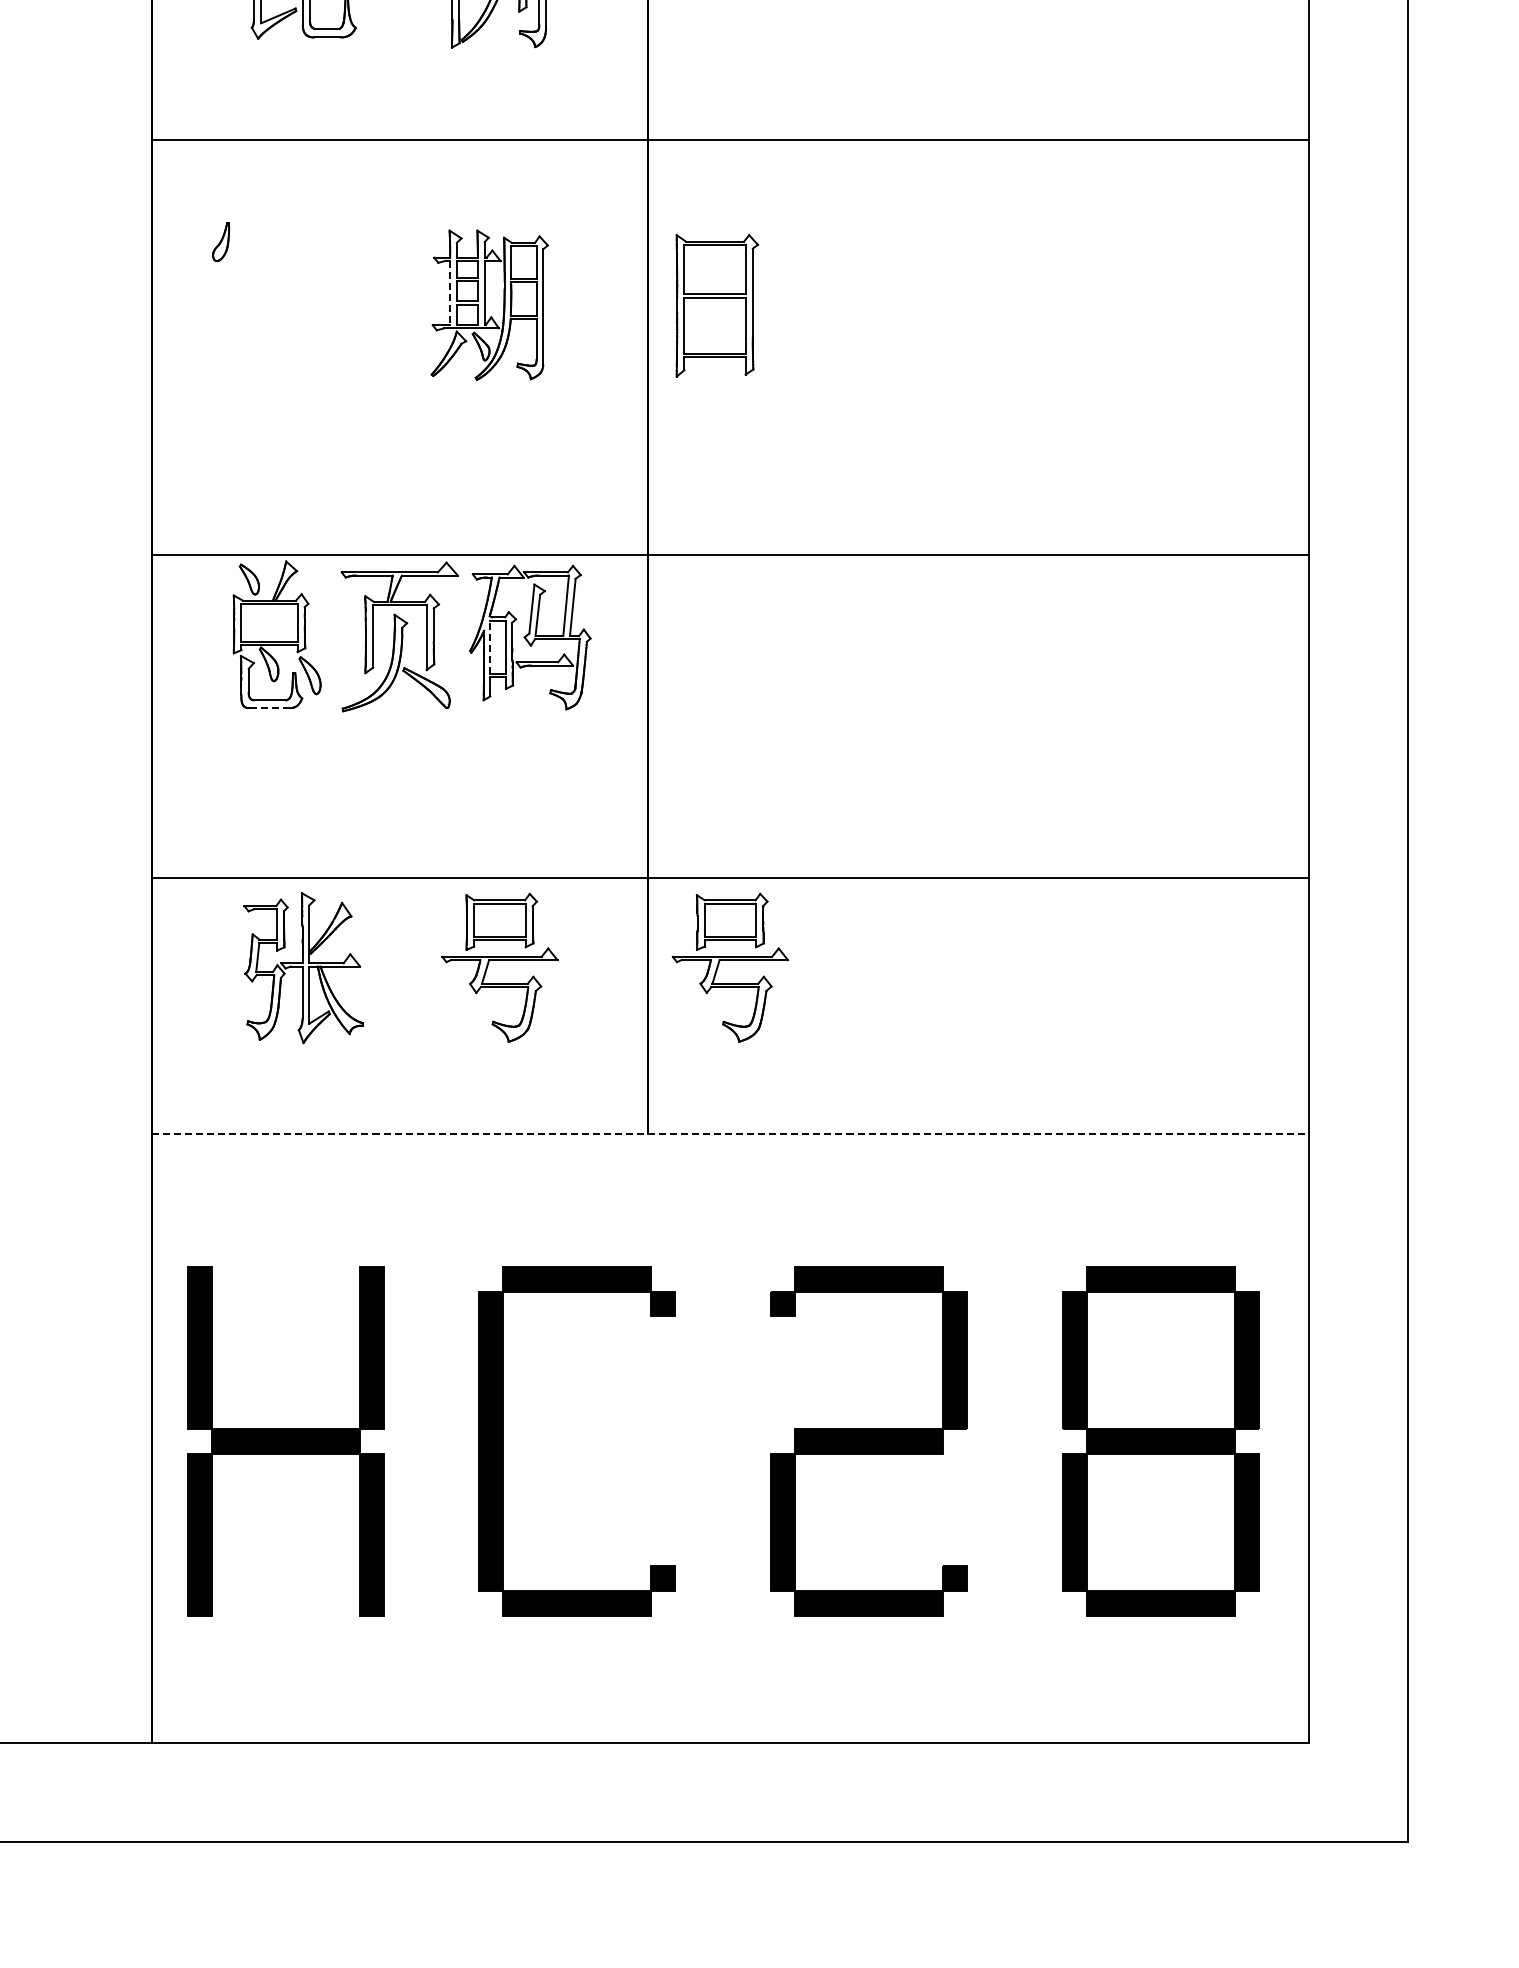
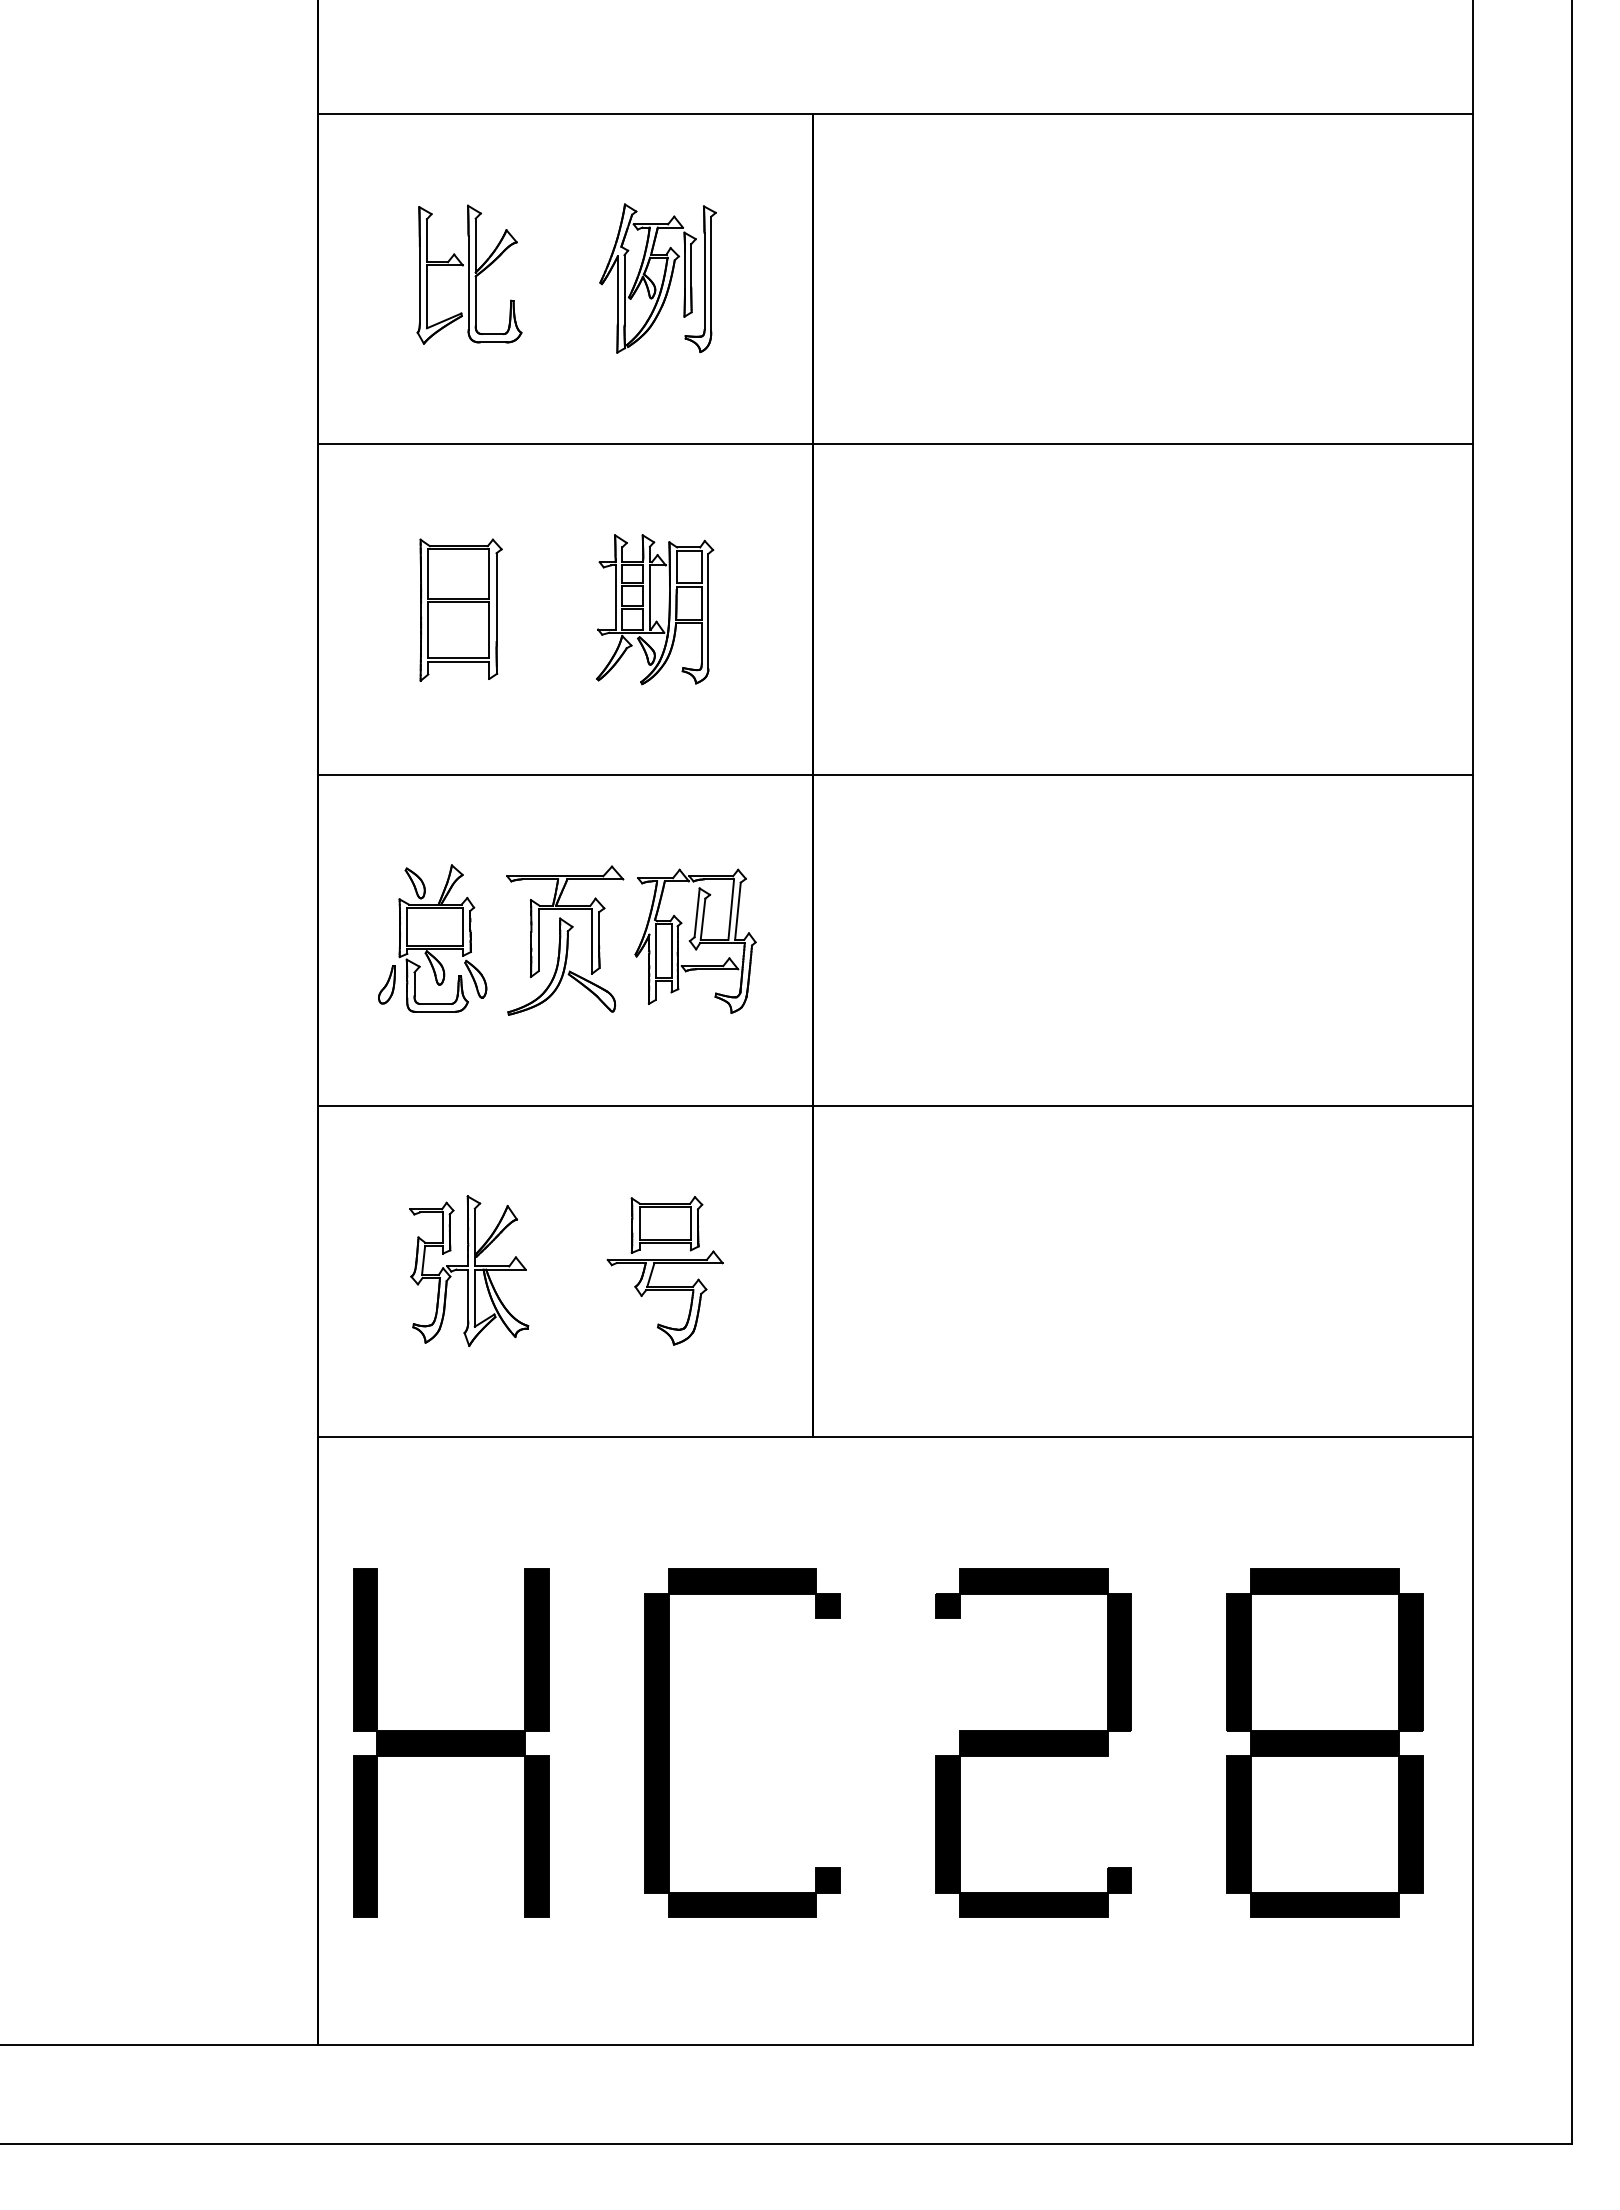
part: (220, 241) -> (386, 984), moved
line: (450, 293) -> (615, 597), dashed -> solid
part: (716, 305) -> (460, 609), moved
line: (730, 555) -> (895, 775), moved
line: (490, 647) -> (655, 951), dashed -> solid
line: (270, 707) -> (436, 1011), dashed -> solid
line: (730, 877) -> (895, 1105), moved
part: (729, 960) -> (894, 1263), removed
line: (730, 1133) -> (895, 1436), dashed -> solid

